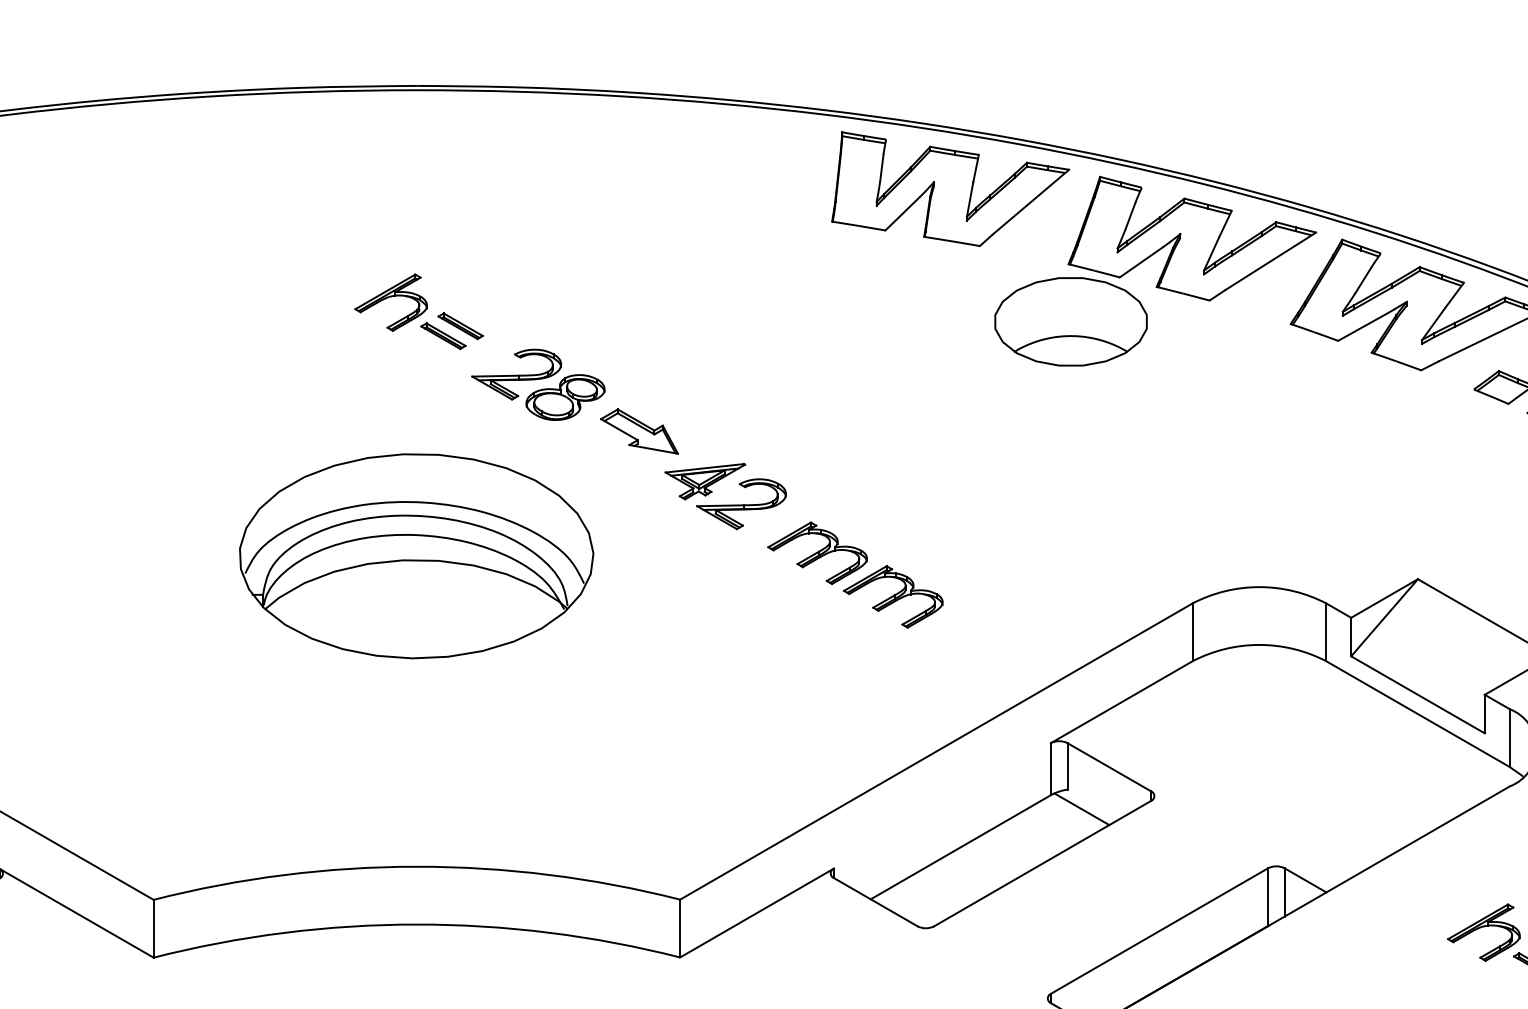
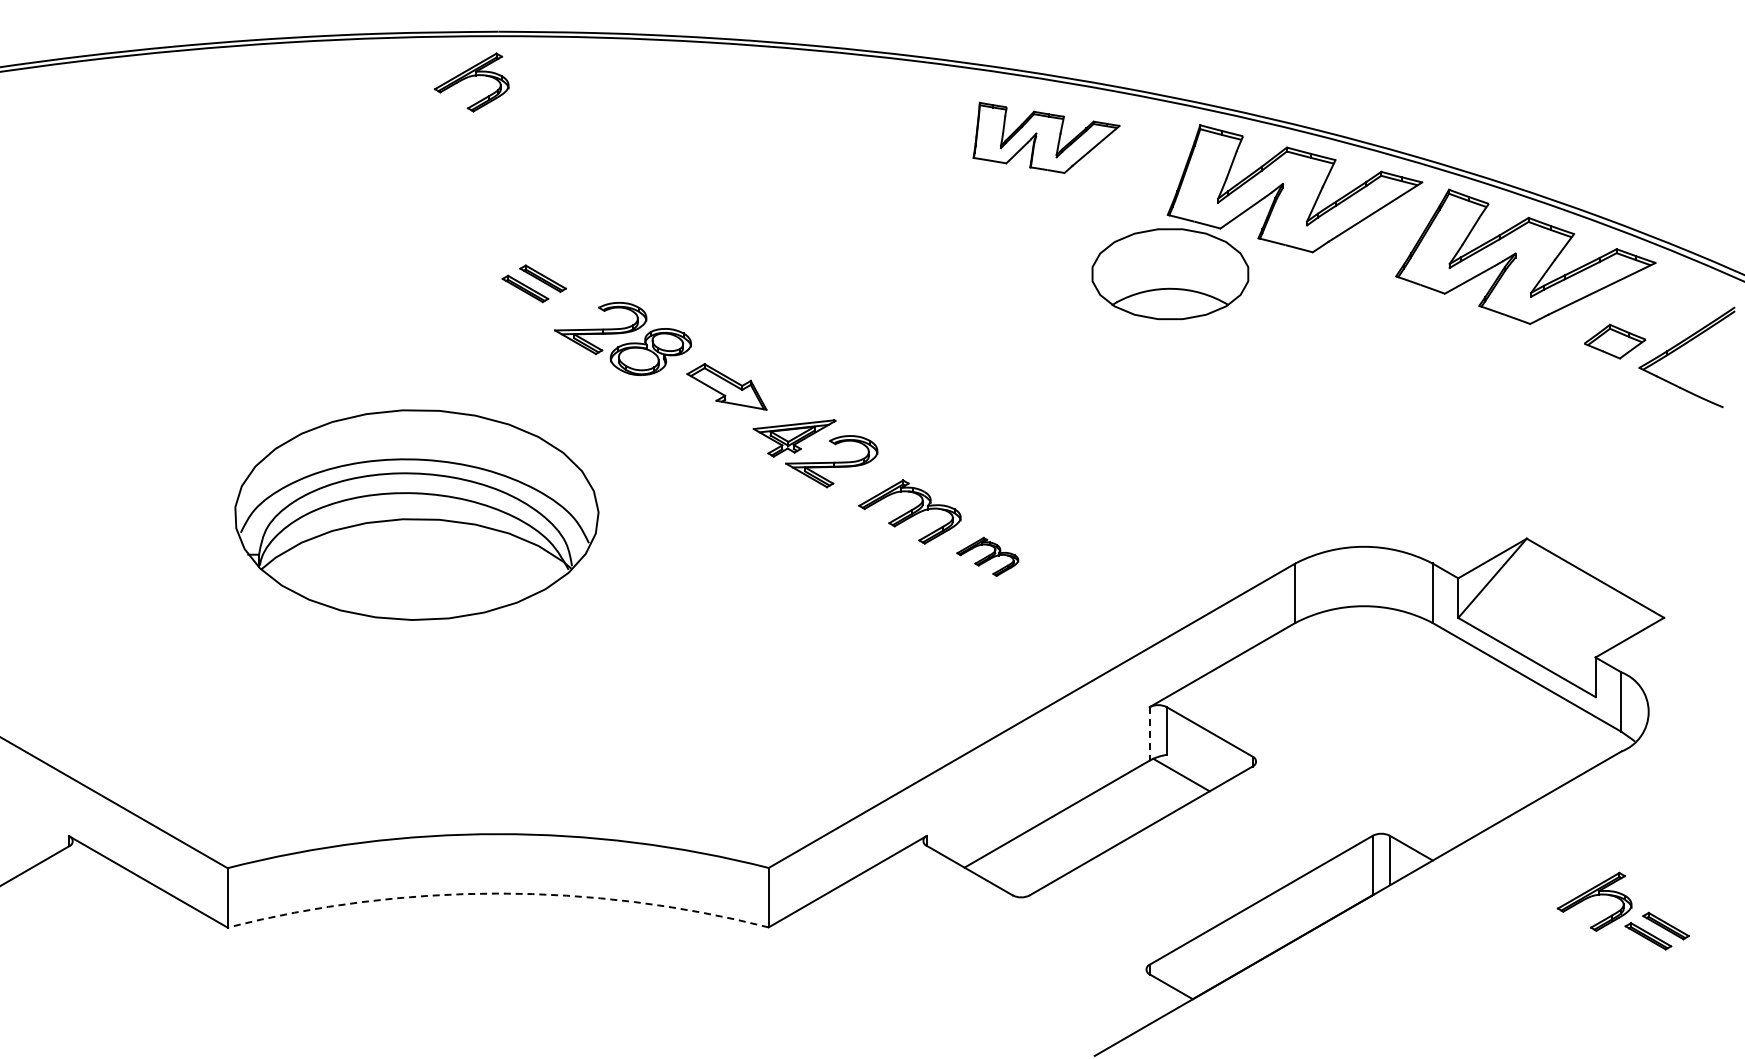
part: (950, 188) -> (1046, 137), size x0.6
part: (390, 302) -> (471, 82), moved
part: (416, 555) -> (416, 514), moved
part: (893, 596) -> (987, 556), size x0.6
line: (1050, 768) -> (1149, 733), solid -> dashed
arc: (417, 924) -> (498, 893), solid -> dashed

